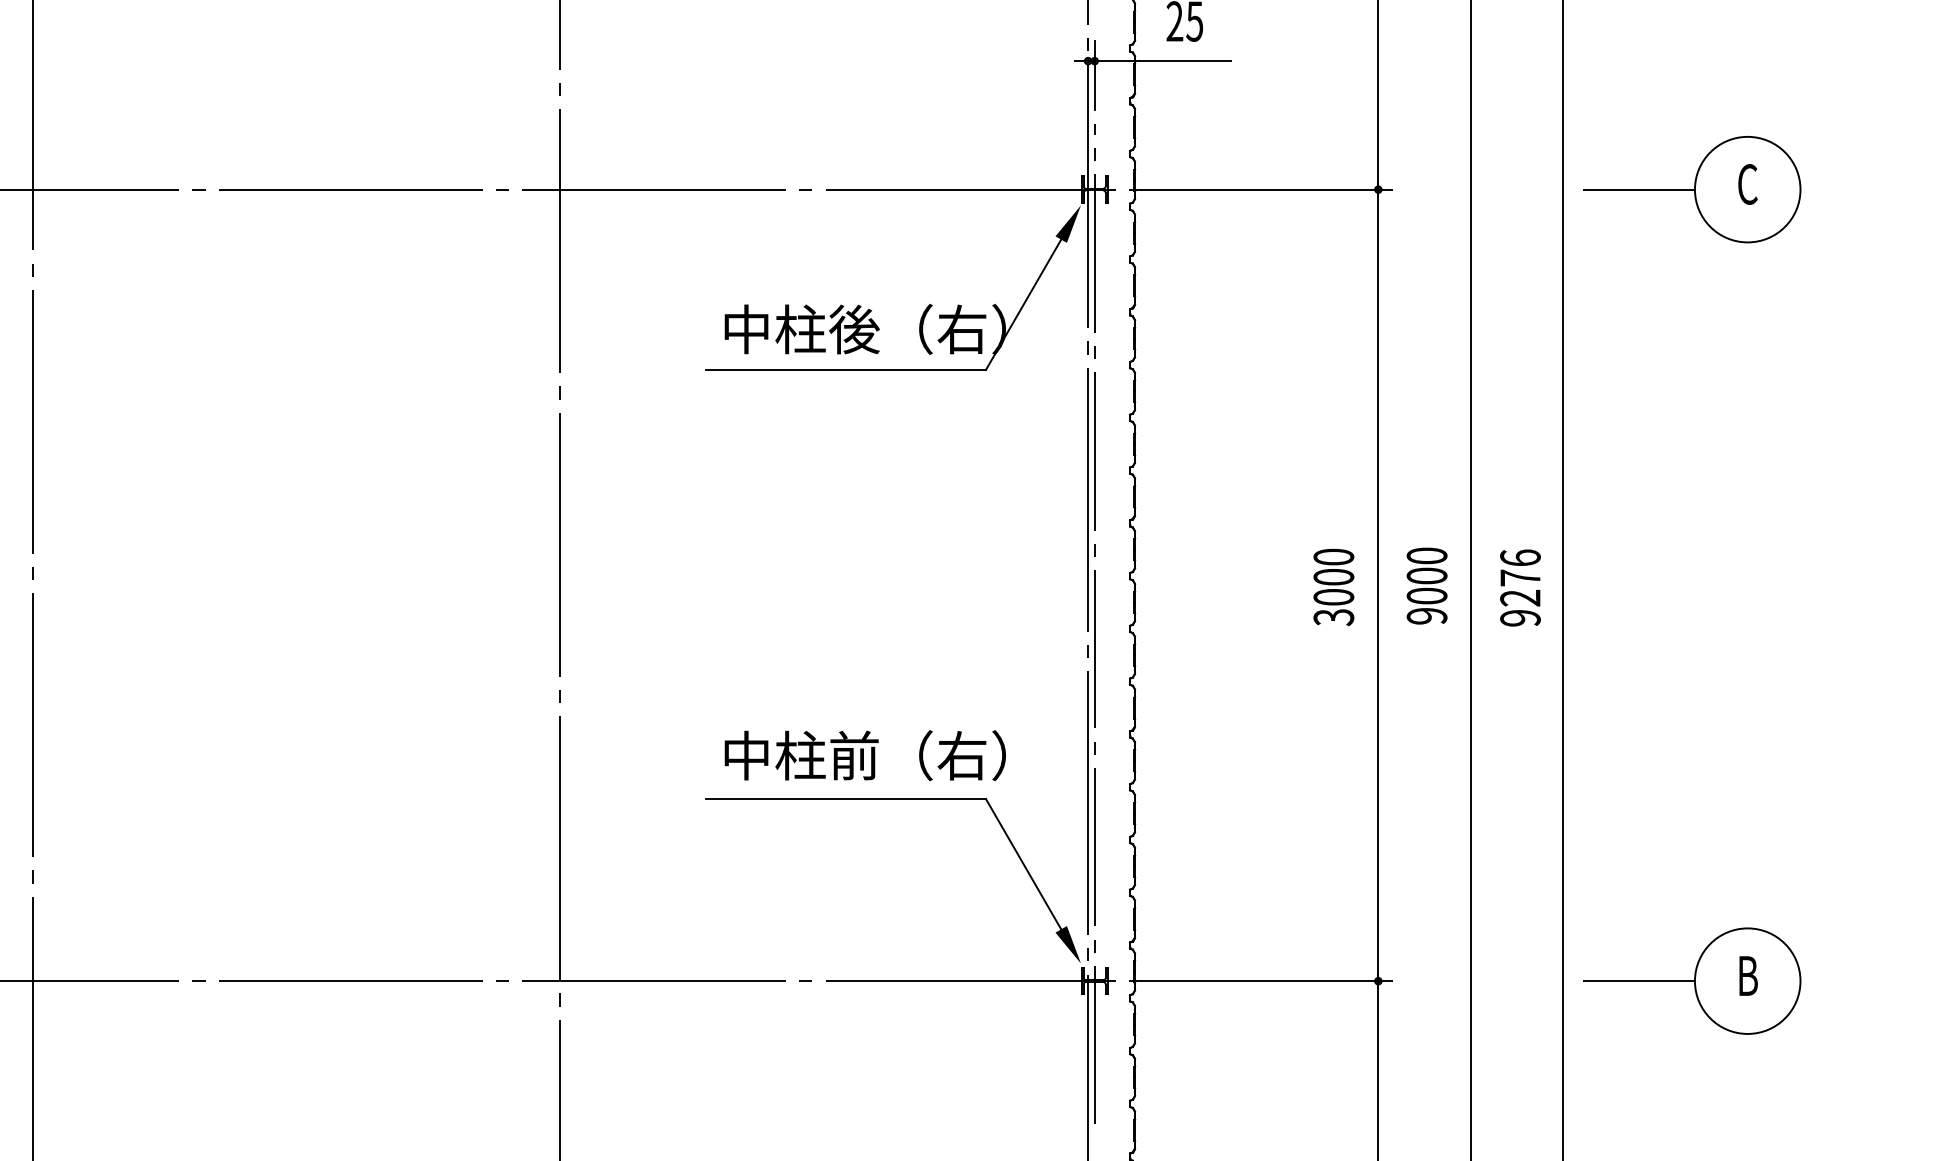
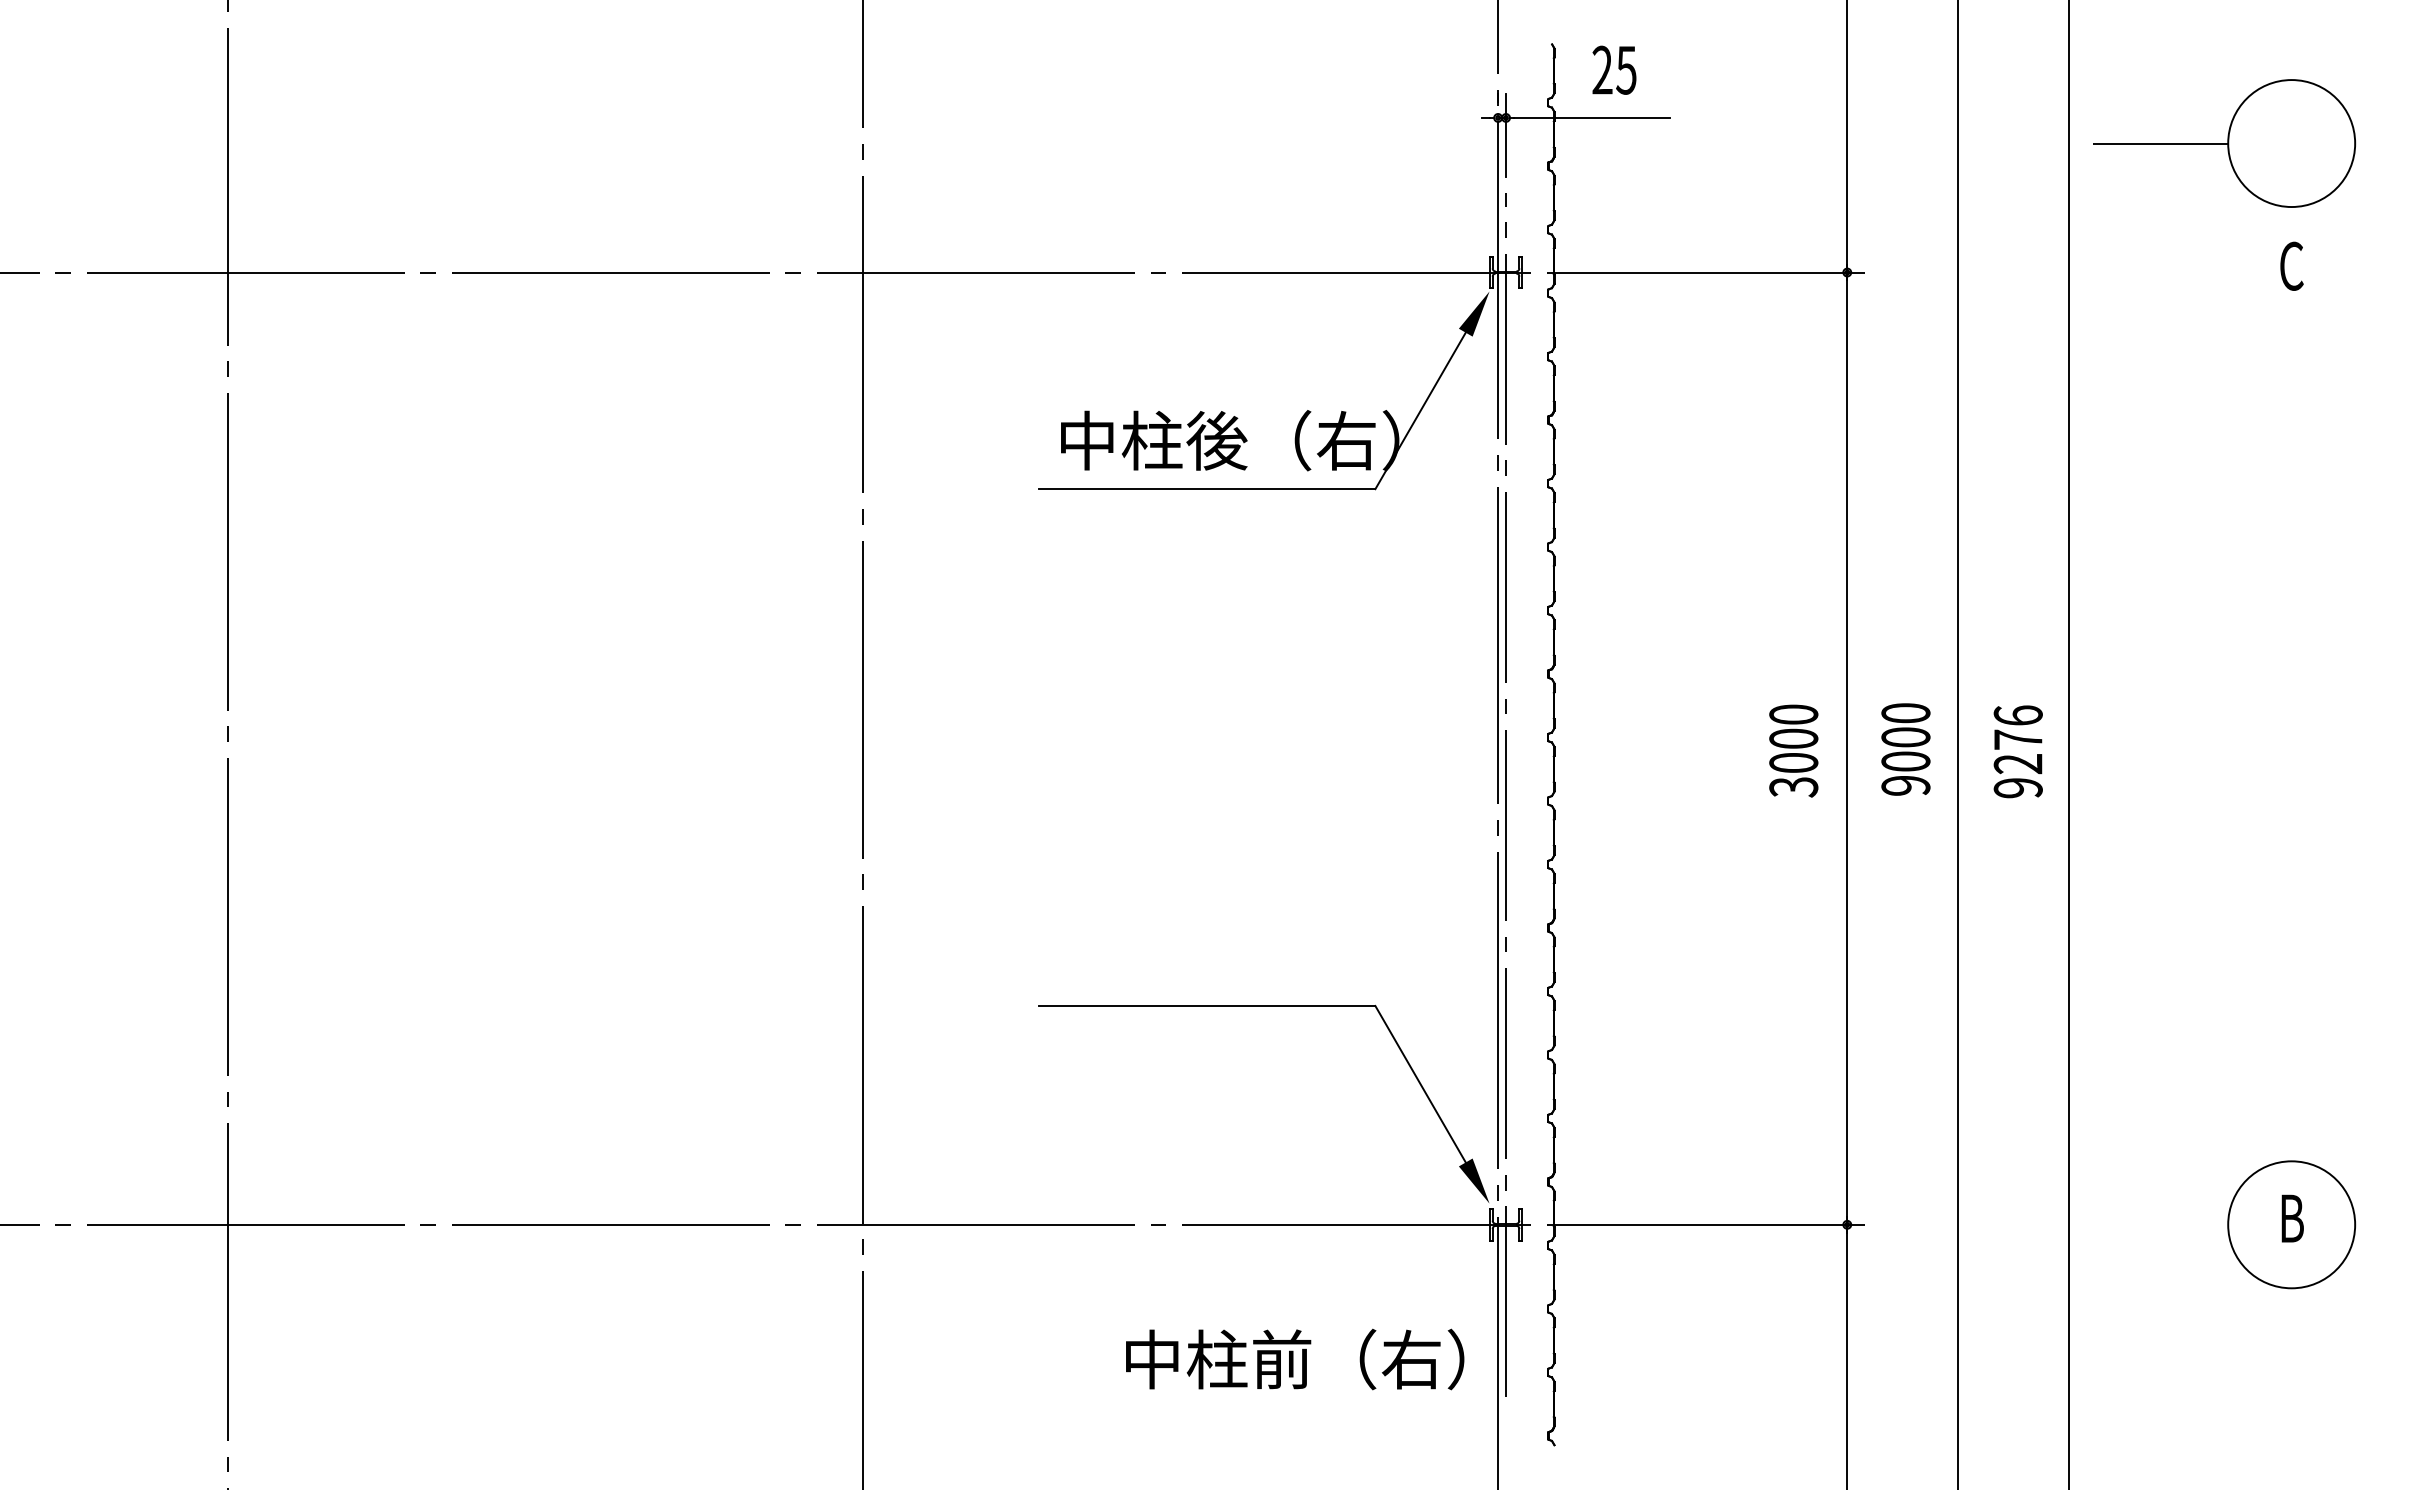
part: (1691, 189) -> (2224, 143), moved
text: (865, 755) -> (1295, 1359), moved
line: (1638, 980) -> (2160, 1224), removed

